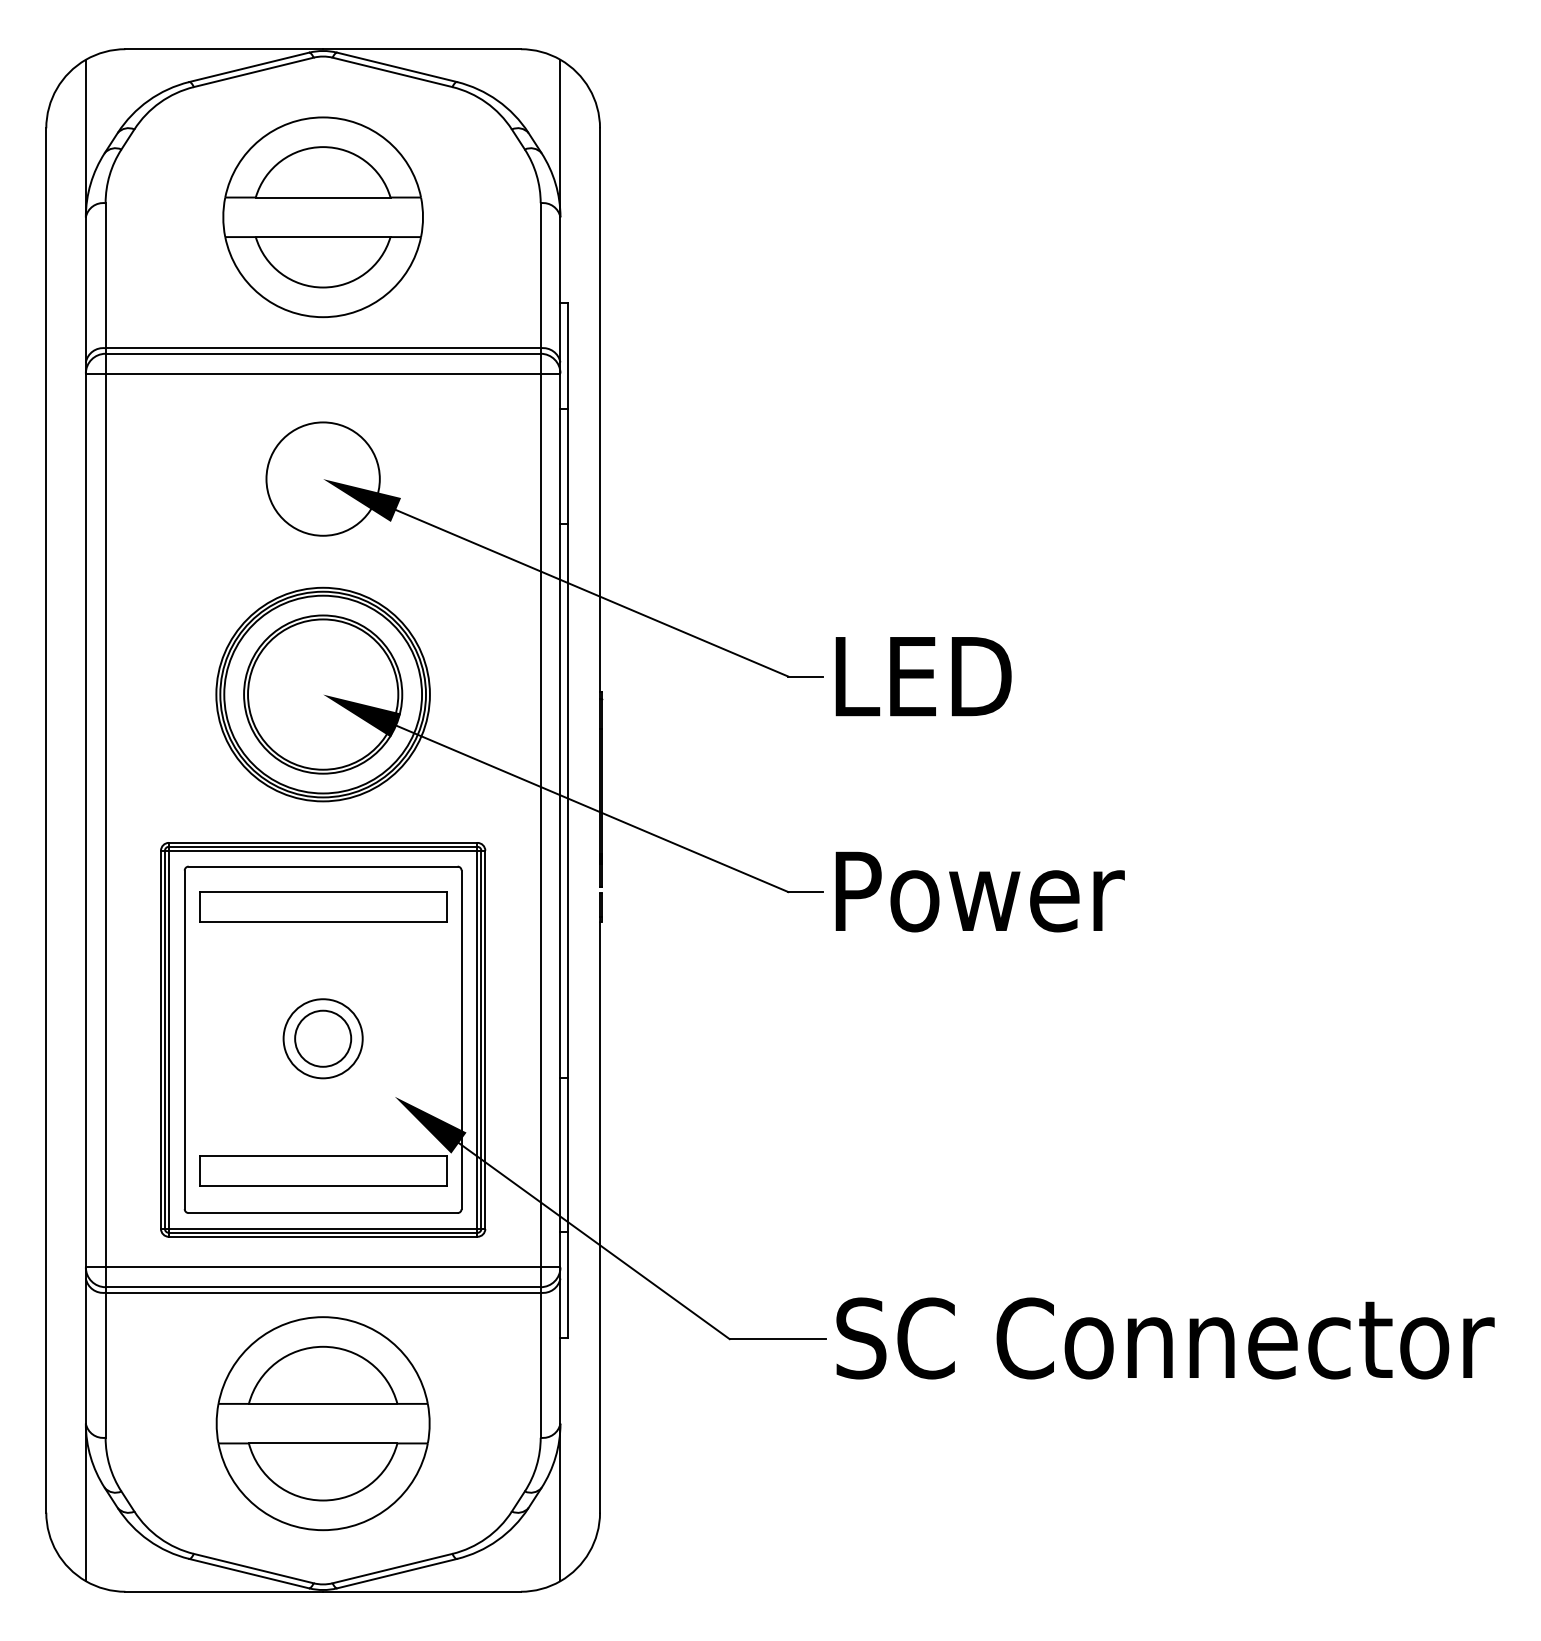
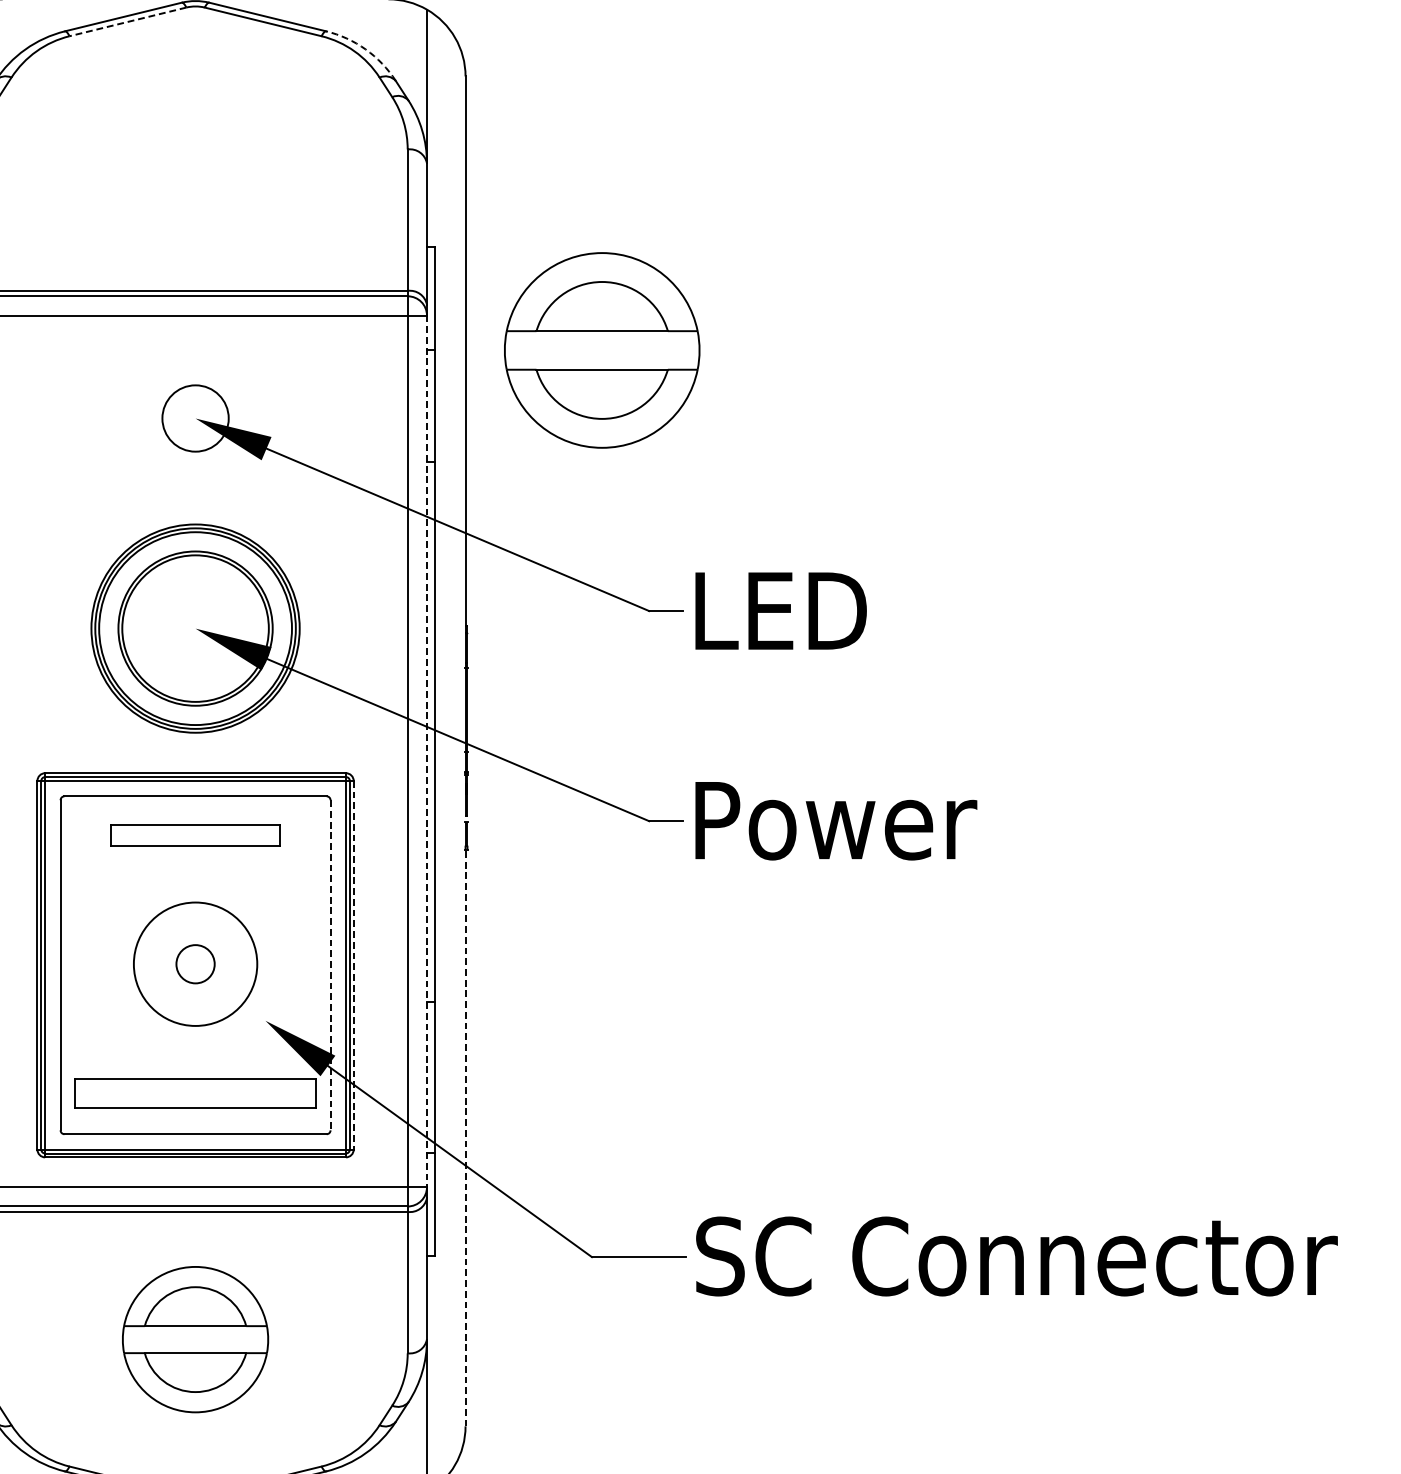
line: (253, 72) -> (127, 22), solid -> dashed
arc: (497, 100) -> (365, 49), solid -> dashed
part: (322, 217) -> (601, 350), moved
circle: (322, 478) -> (194, 417), size x0.6
line: (560, 820) -> (427, 751), solid -> dashed
part: (323, 906) -> (195, 835), size x0.7
circle: (322, 1038) -> (194, 963), size x1.6
circle: (323, 1038) -> (195, 963), size x0.7
line: (461, 1040) -> (330, 965), solid -> dashed
line: (485, 1040) -> (353, 965), solid -> dashed
line: (600, 1217) -> (466, 1138), solid -> dashed
part: (322, 1423) -> (194, 1339), size x0.7

